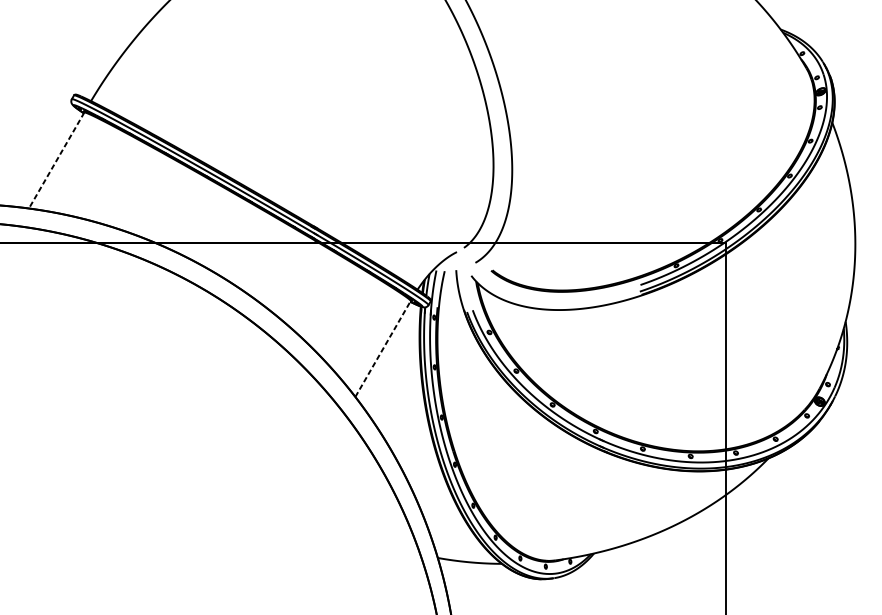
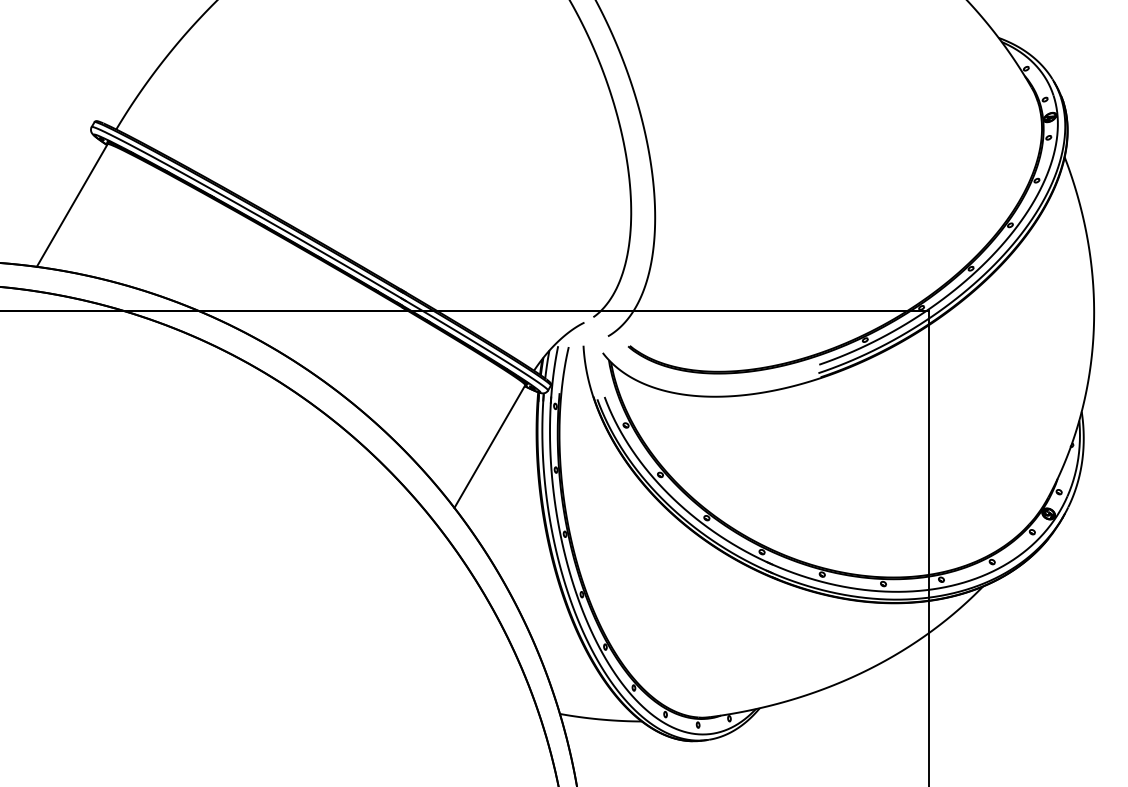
line: (56, 160) -> (72, 205), dashed -> solid
line: (382, 348) -> (489, 446), dashed -> solid

